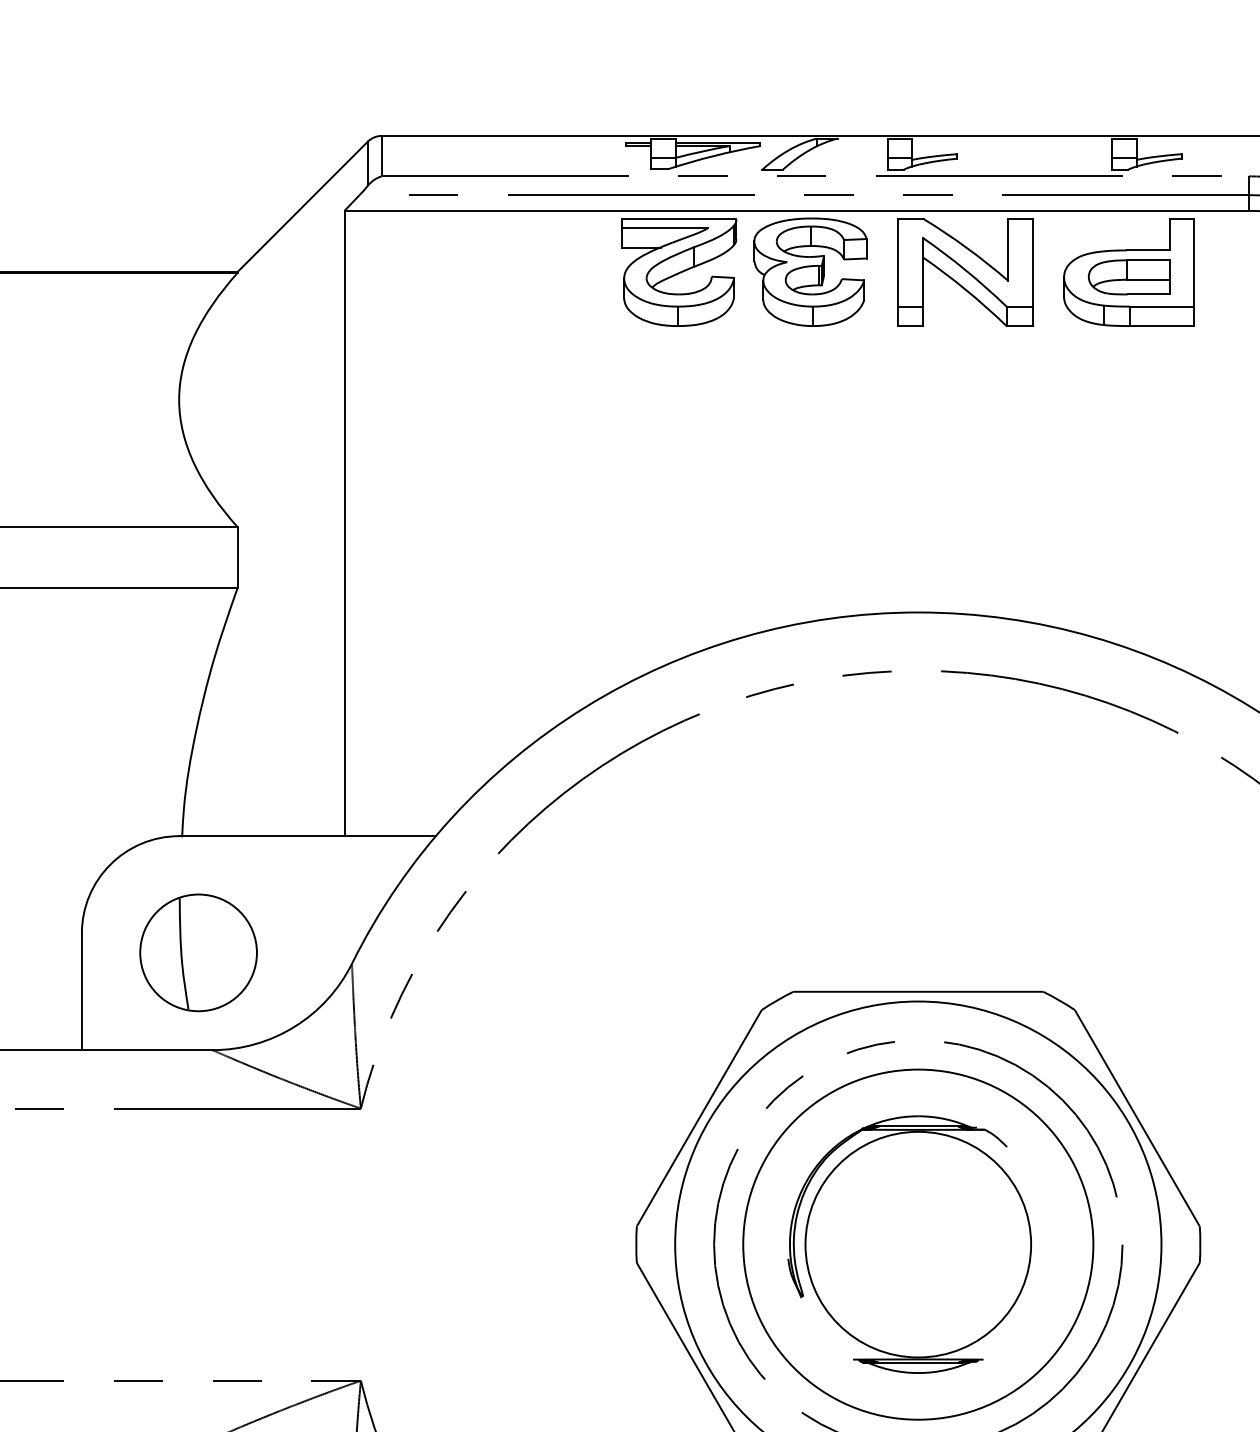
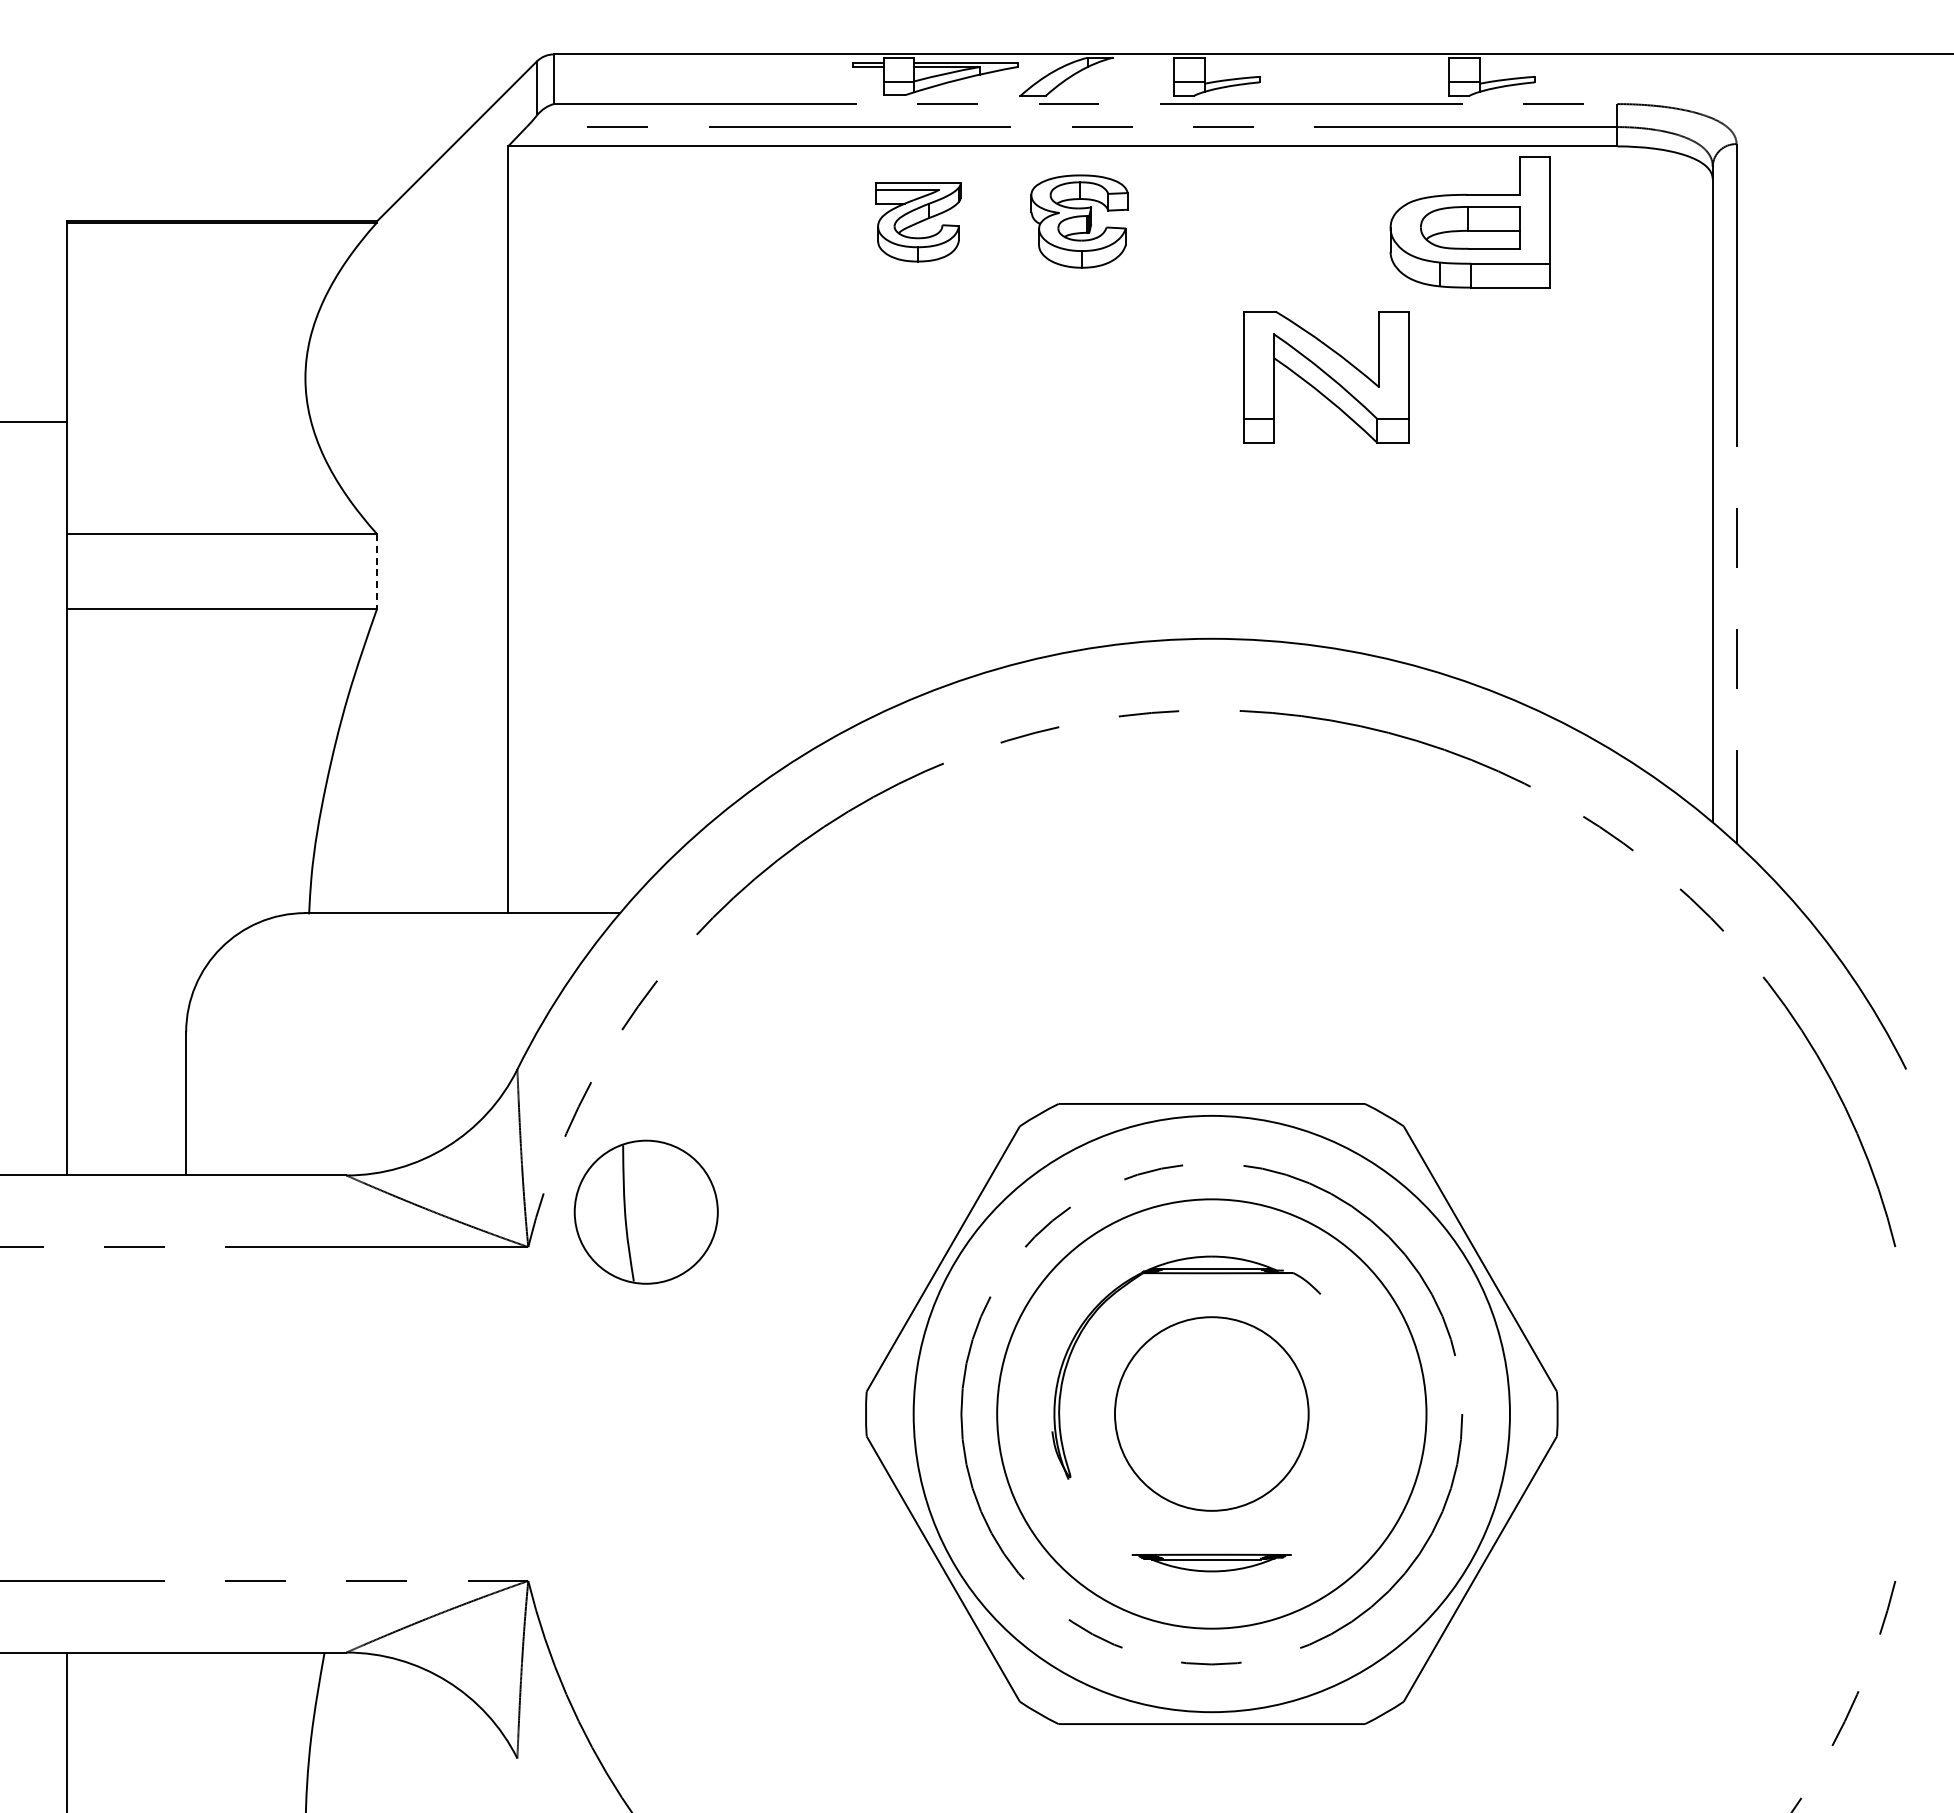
part: (679, 272) -> (918, 222), size x0.6
part: (810, 272) -> (1079, 221), size x0.7
part: (965, 272) -> (1326, 377), moved
line: (237, 557) -> (377, 571), solid -> dashed
part: (197, 952) -> (645, 1211), moved
circle: (918, 1244) -> (1211, 1413), size x0.7

